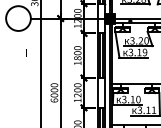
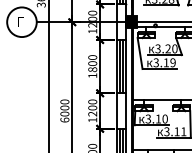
text: (28, 52) -> (20, 21), moved

